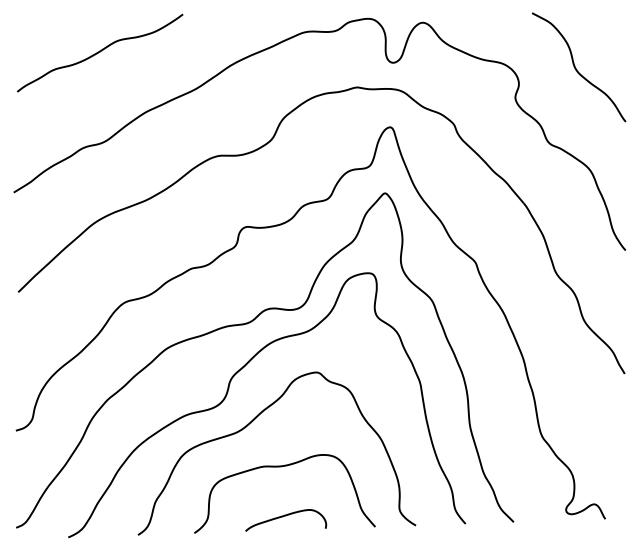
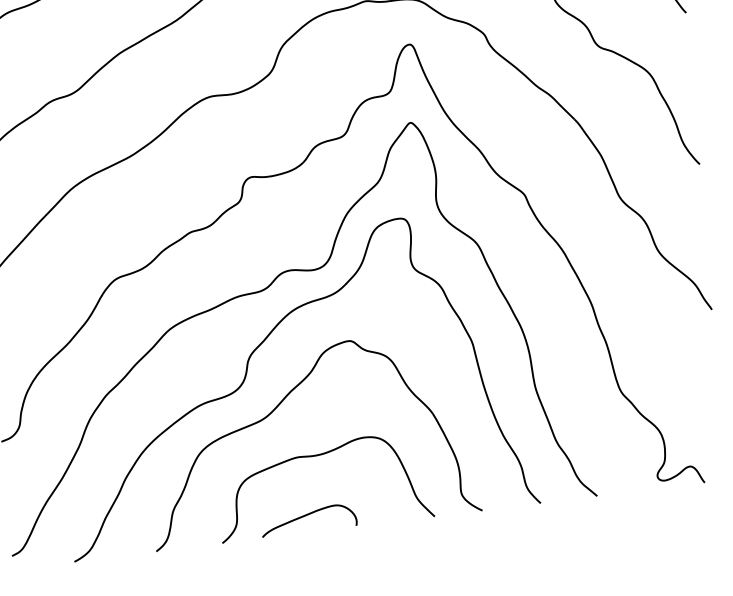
curve: (286, 516) -> (309, 515), moved

